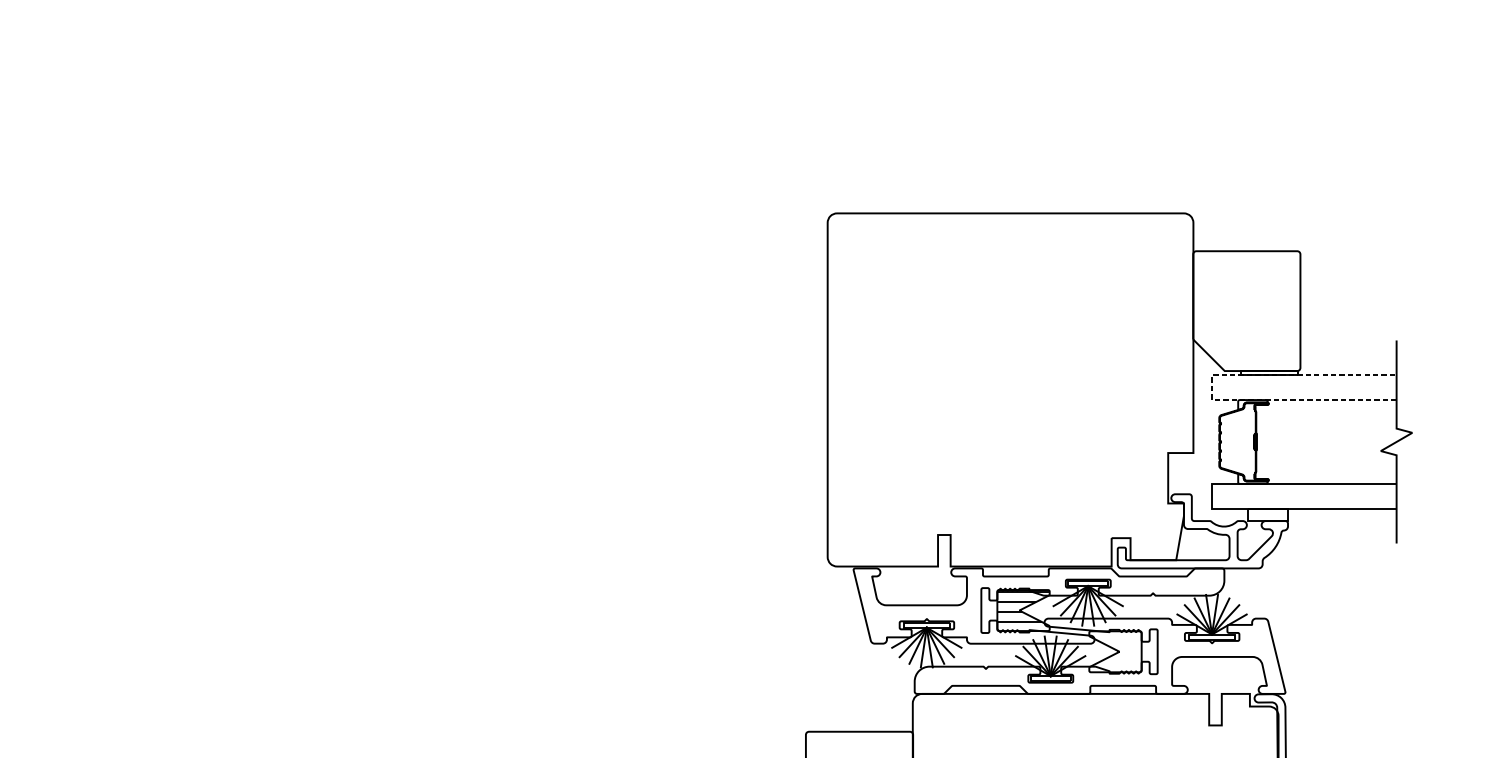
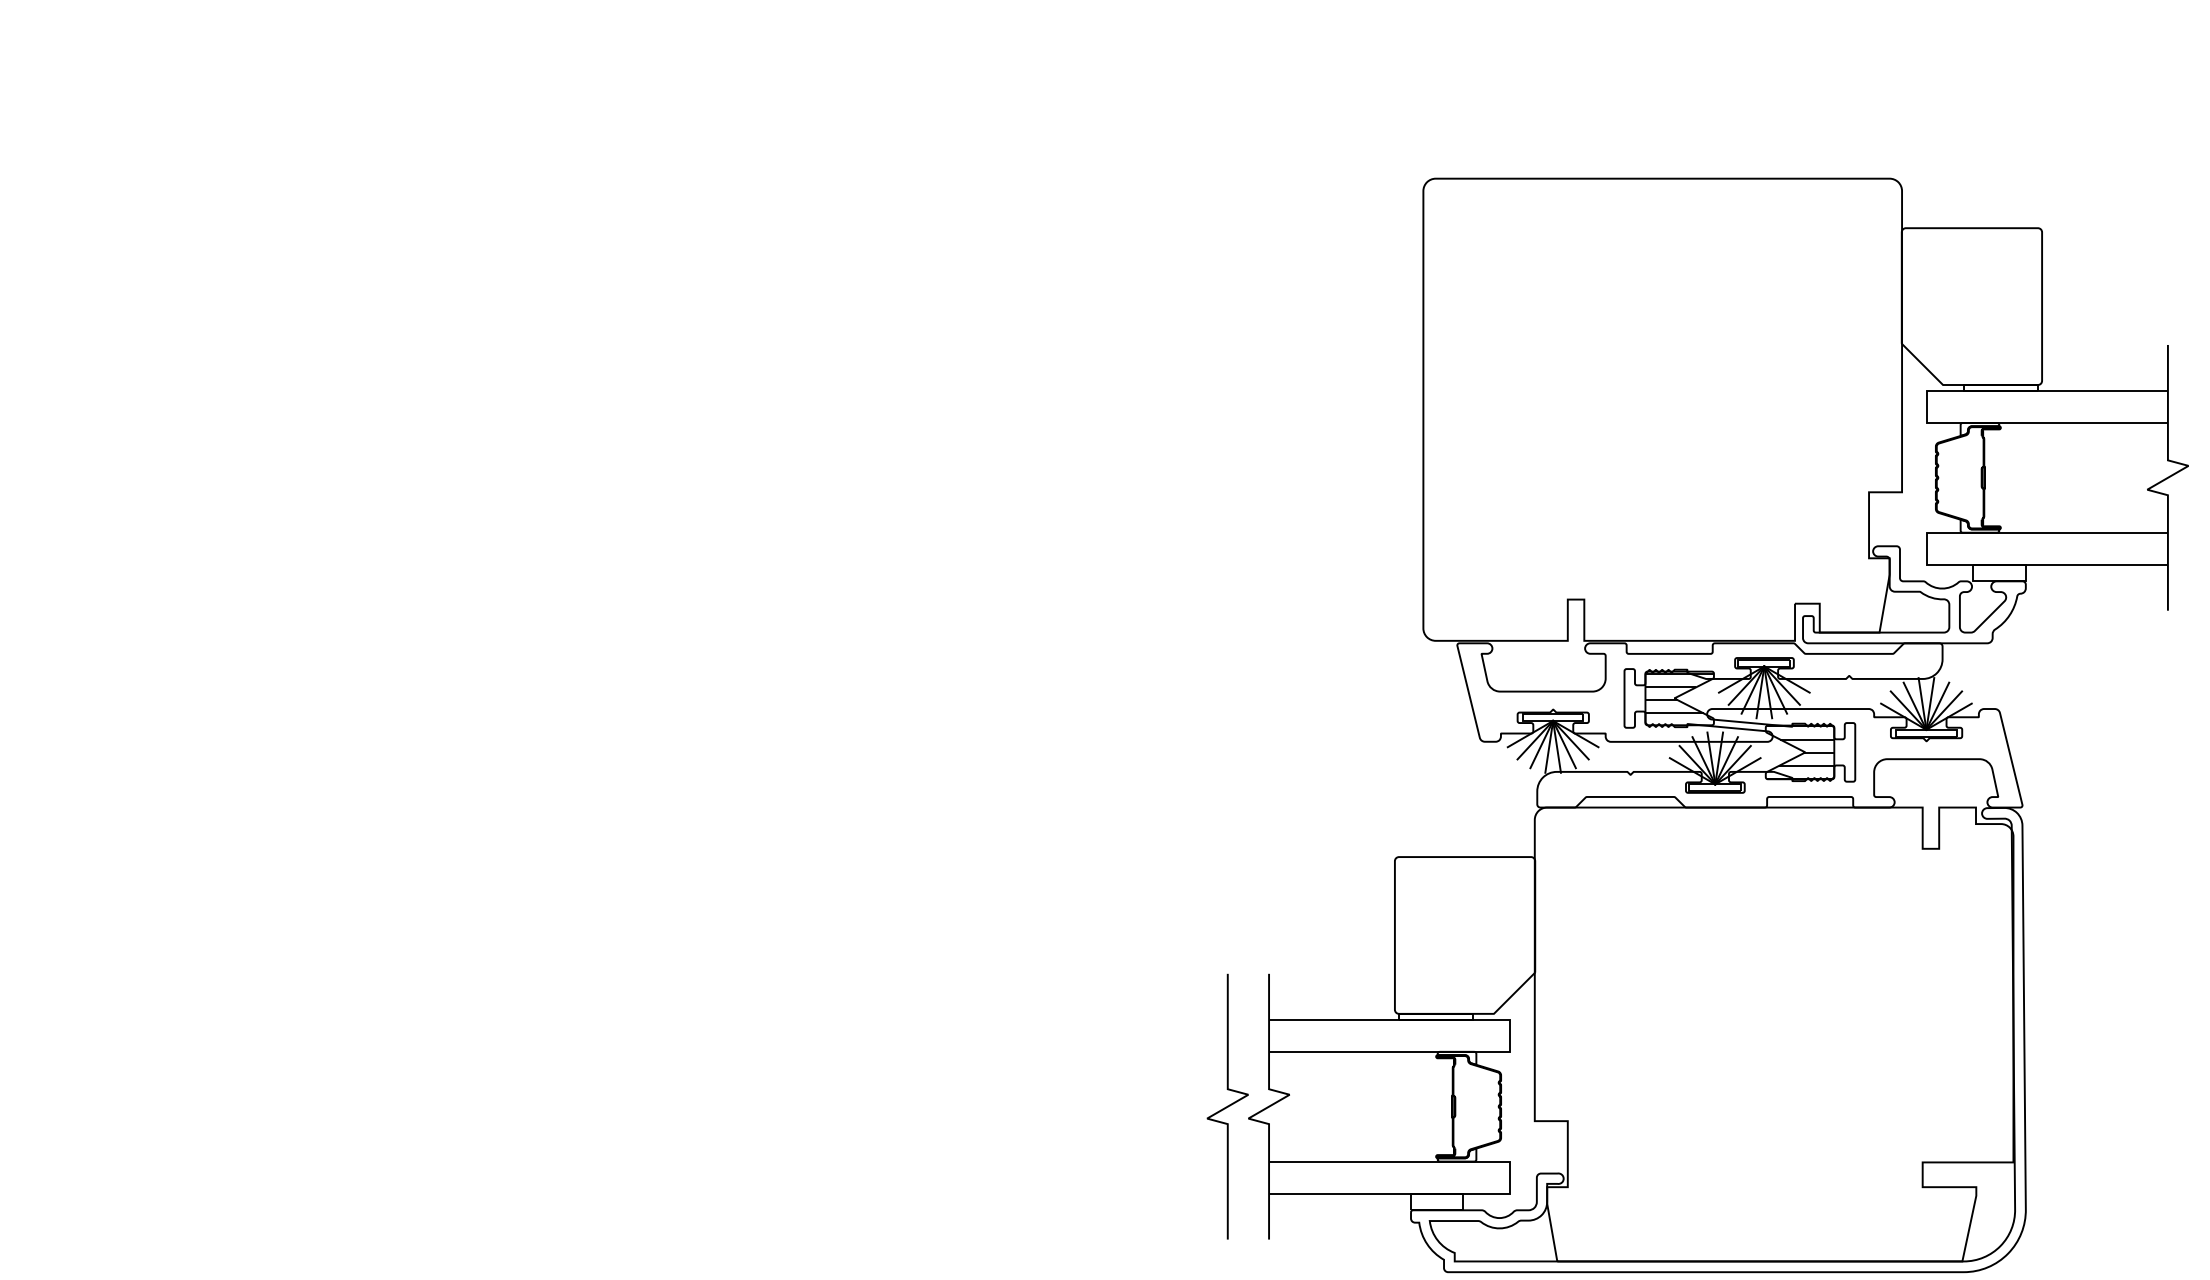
line: (1212, 387) -> (1926, 406), dashed -> solid
hatch: (1115, 651) -> (1800, 752), added

